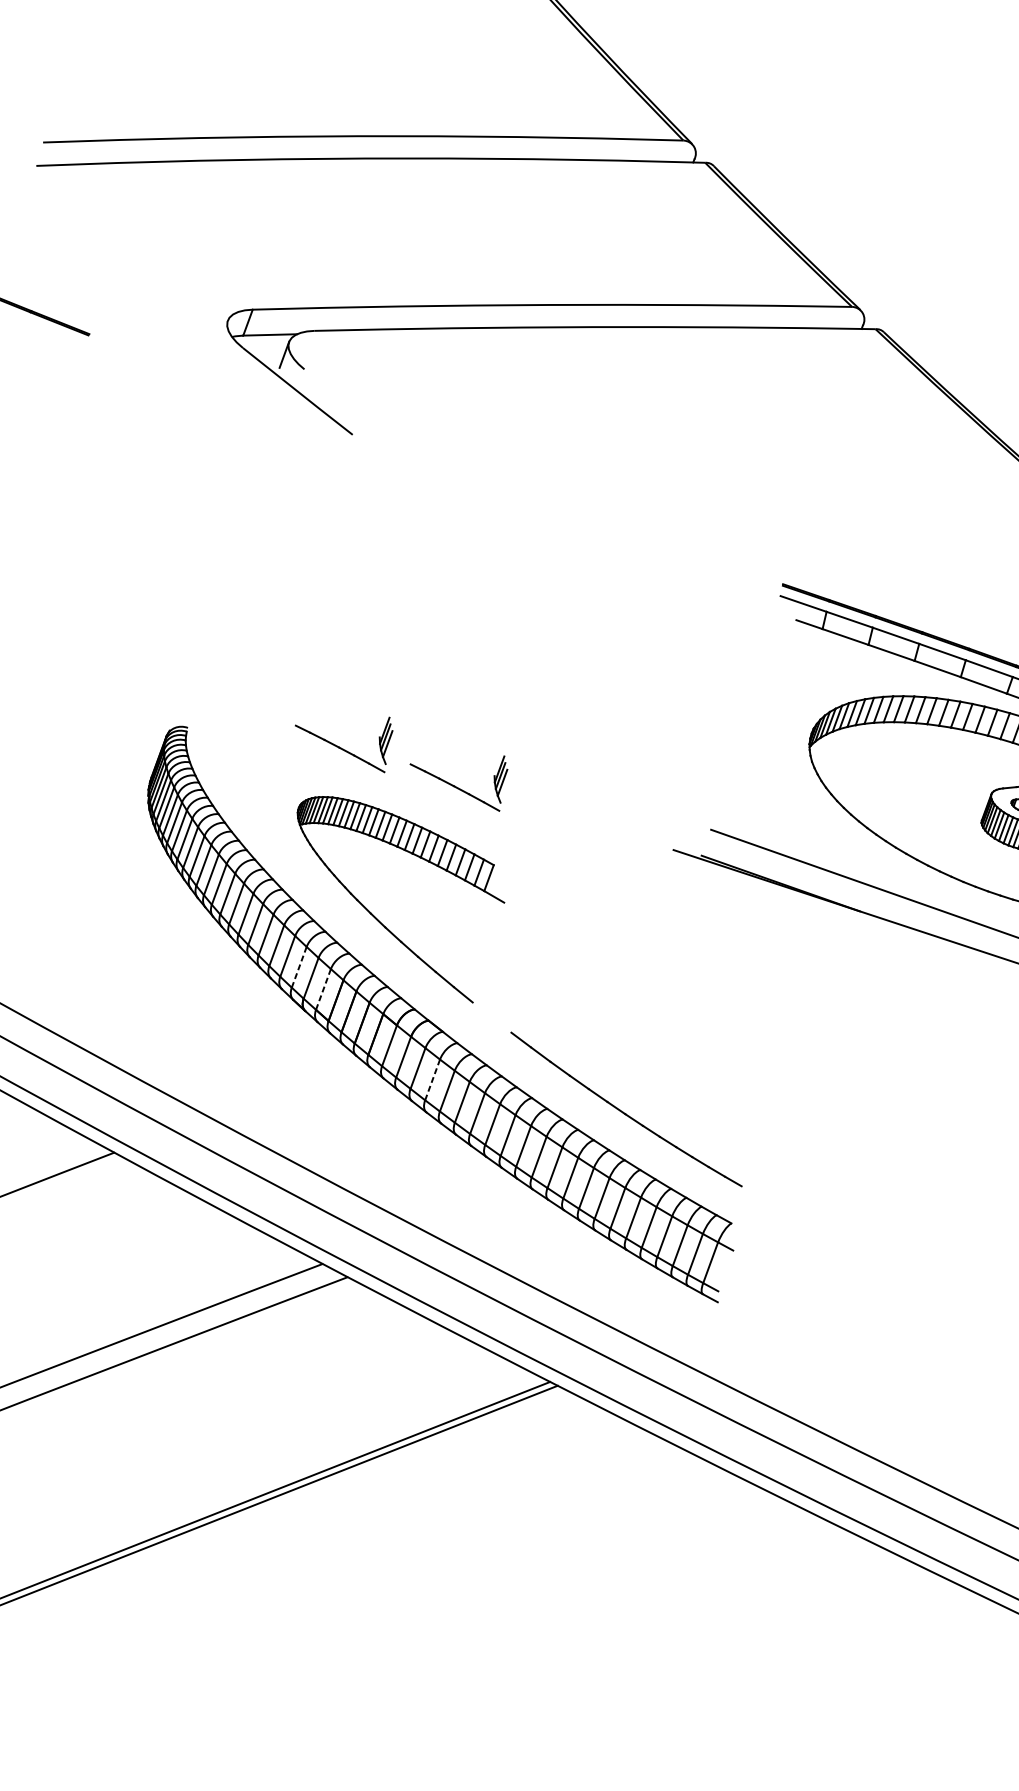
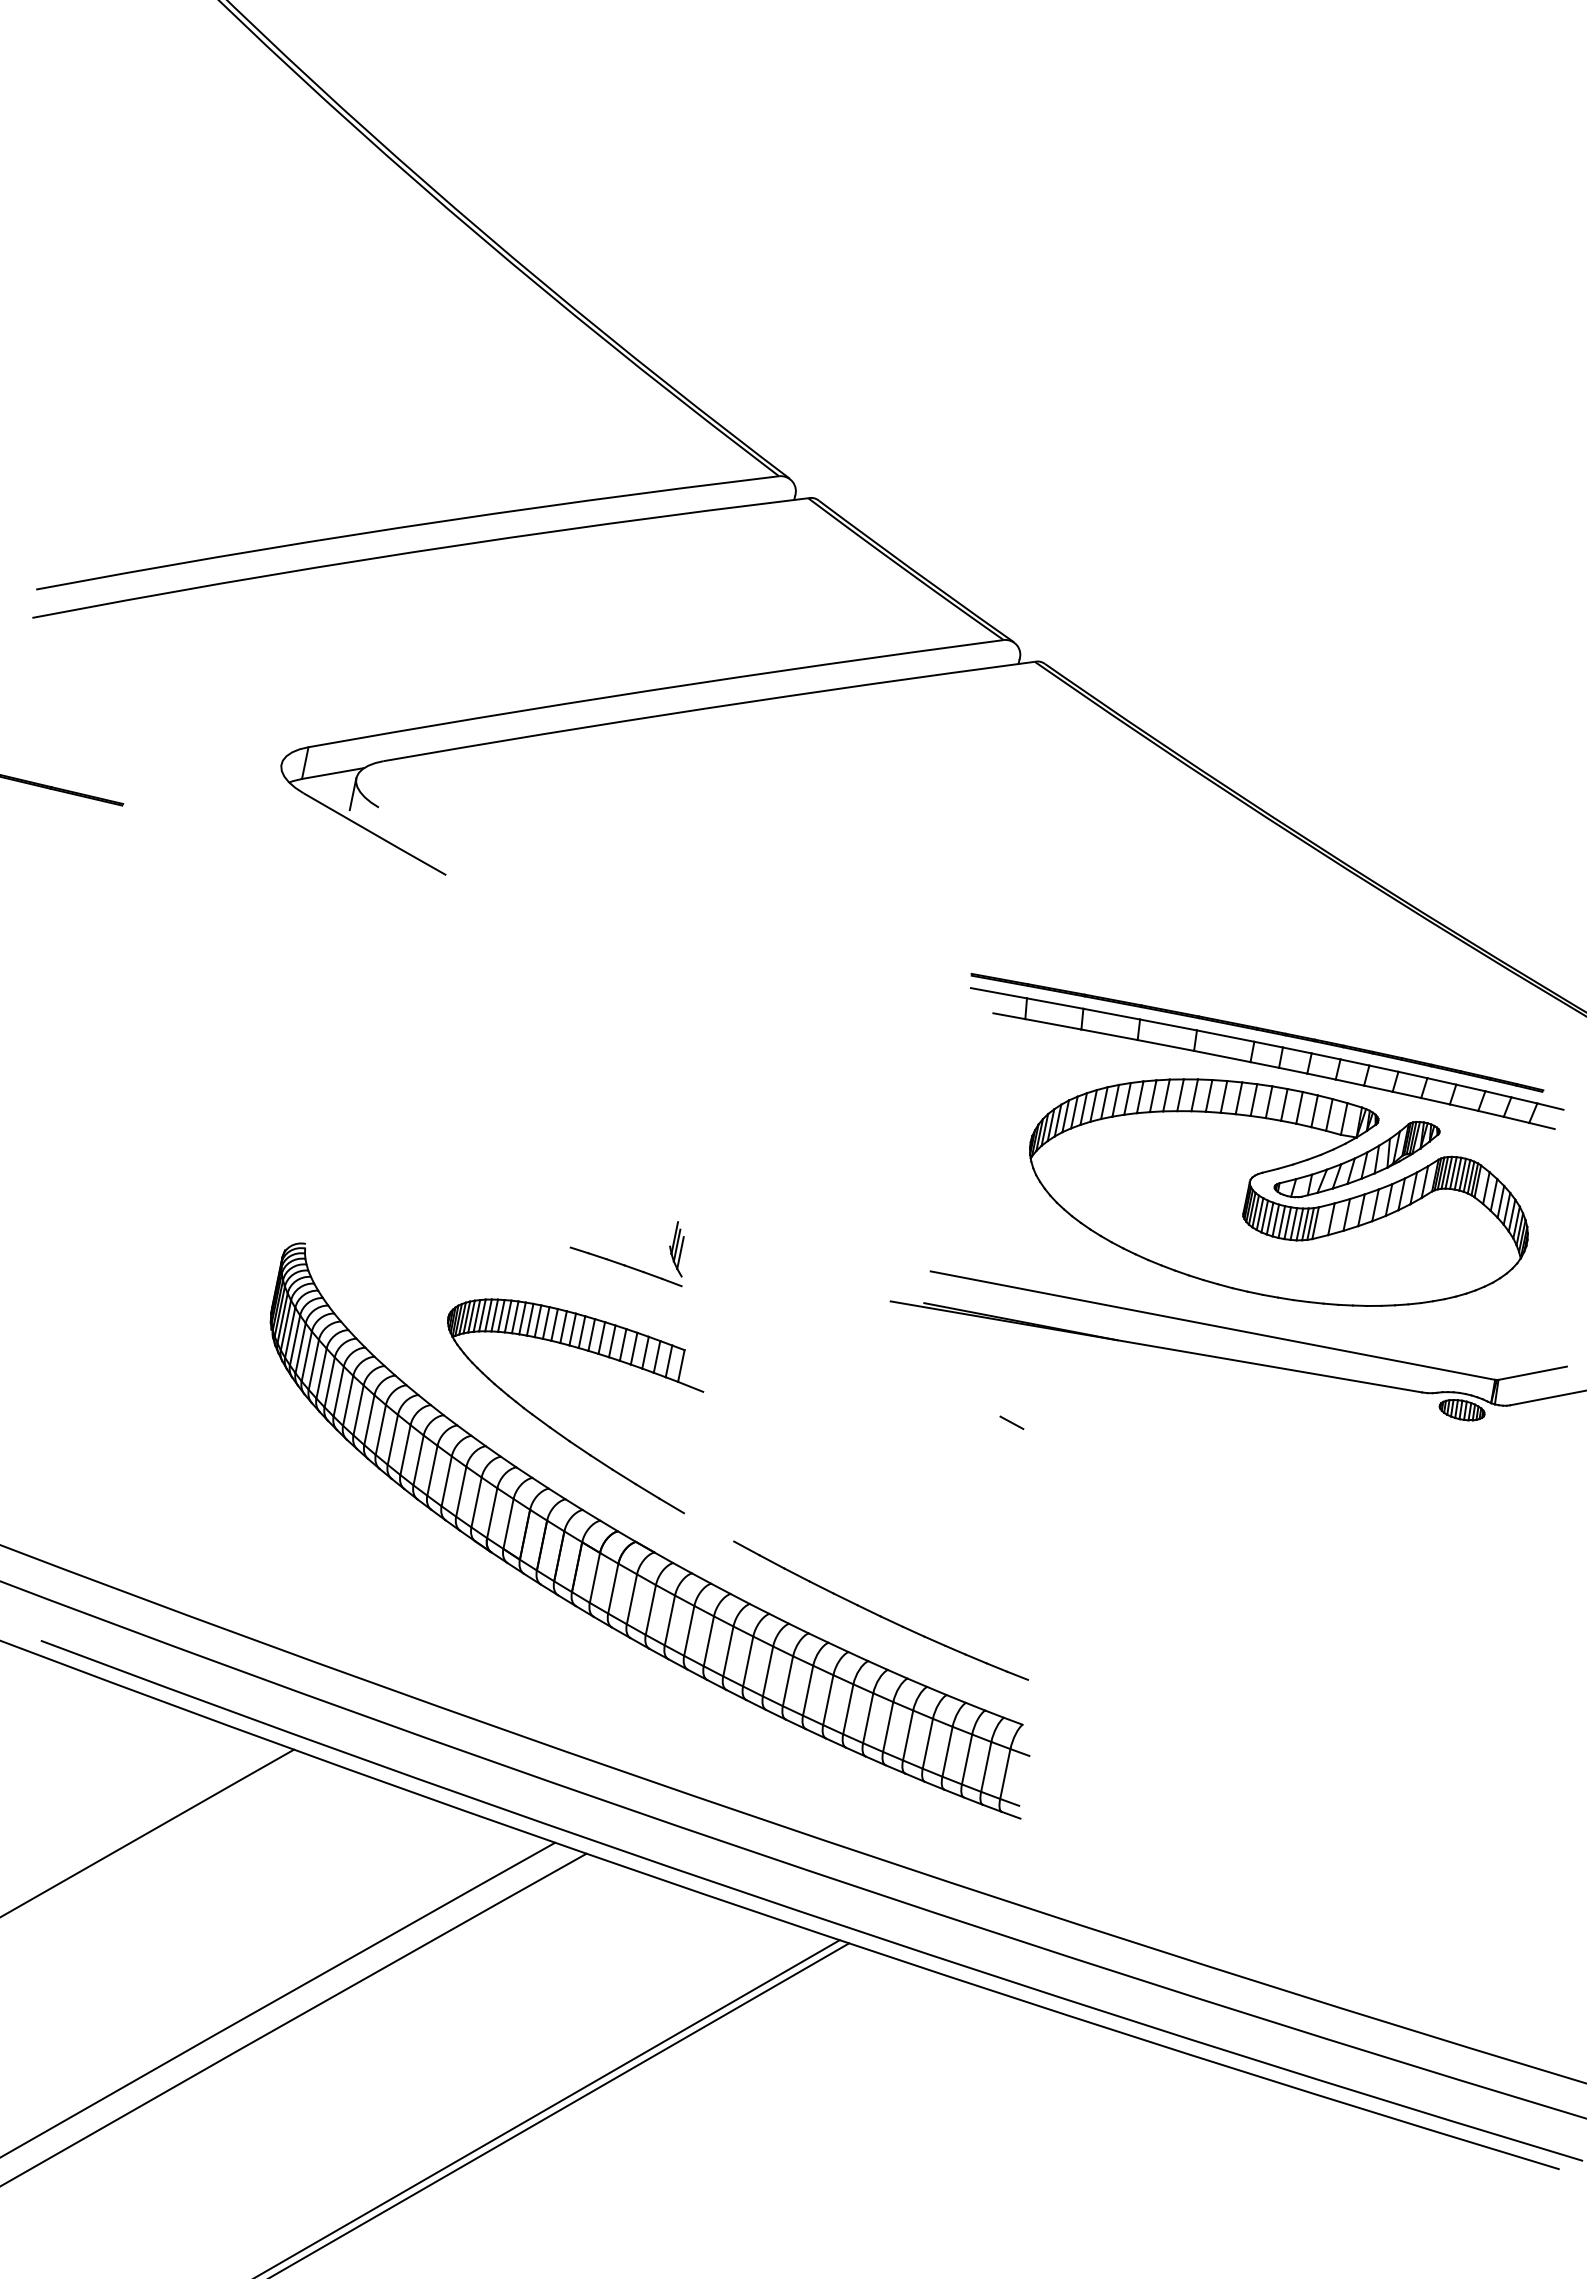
part: (337, 745) -> (482, 1238), removed
line: (299, 967) -> (476, 1502), dashed -> solid
line: (760, 967) -> (1011, 1422), added
line: (323, 989) -> (508, 1524), dashed -> solid
line: (432, 1080) -> (650, 1610), dashed -> solid

